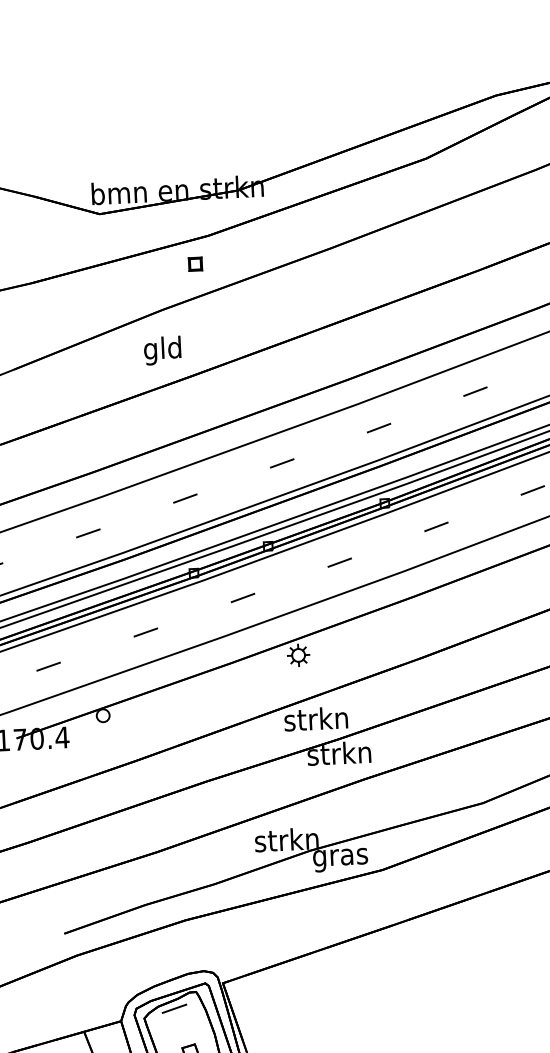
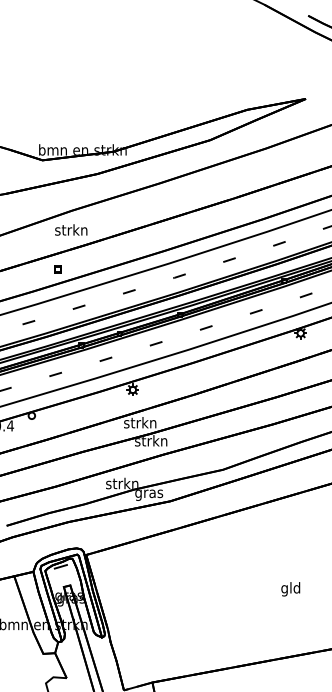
part: (194, 264) -> (57, 269), moved
text: (163, 350) -> (71, 231), gld -> strkn

